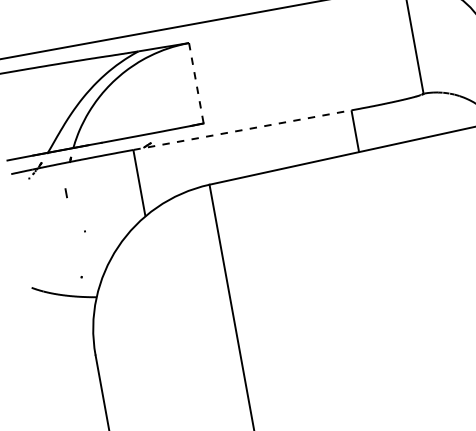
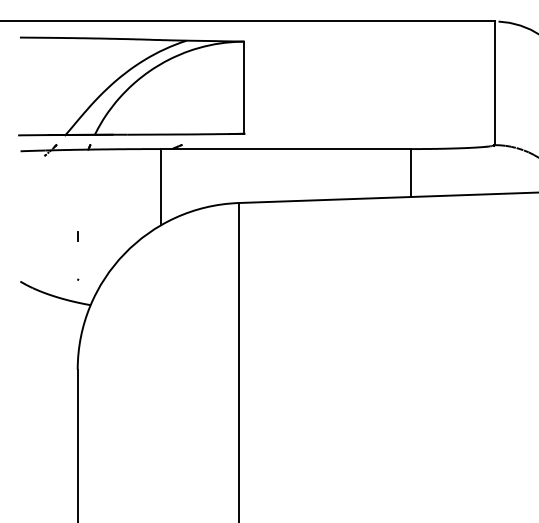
line: (196, 83) -> (244, 88), dashed -> solid
line: (242, 130) -> (286, 149), dashed -> solid
line: (65, 193) -> (77, 236), moved

